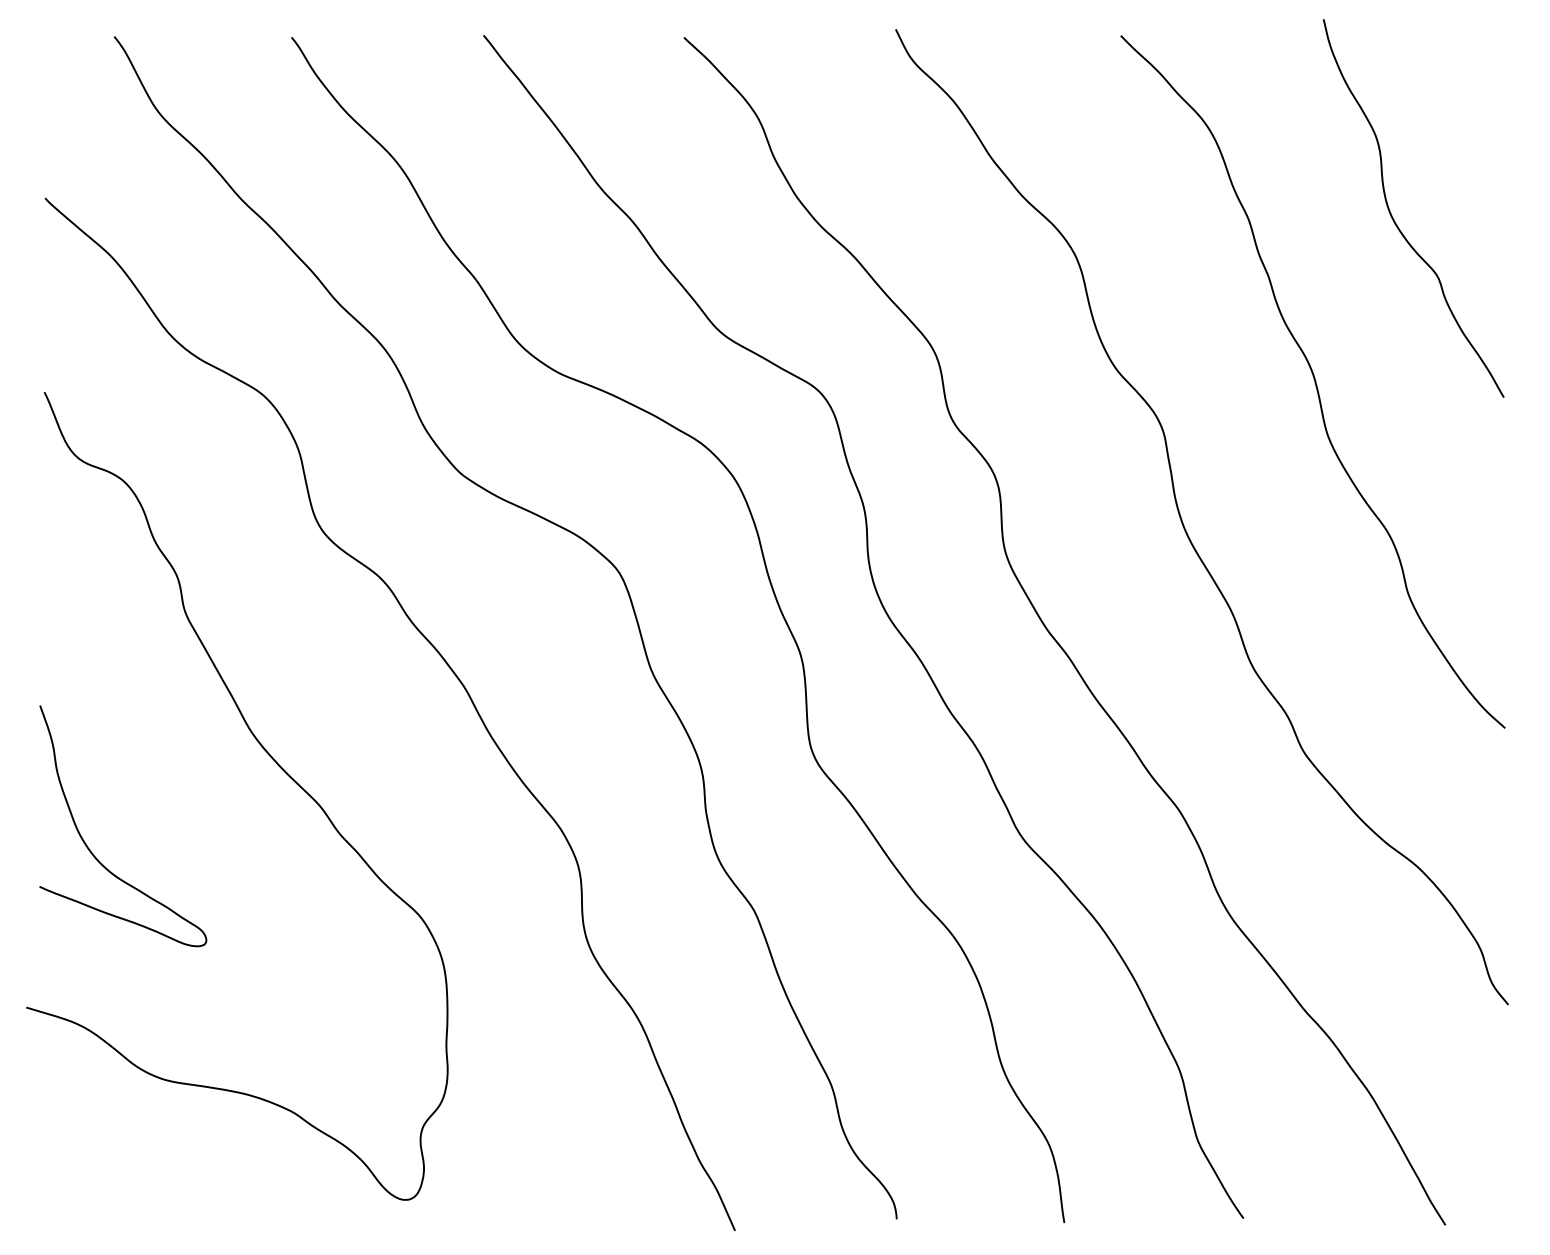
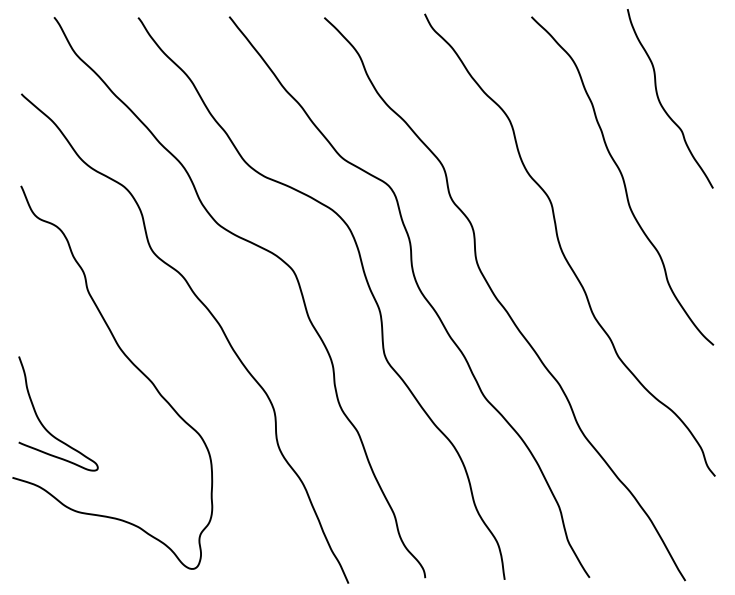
curve: (91, 848) -> (43, 424), moved

